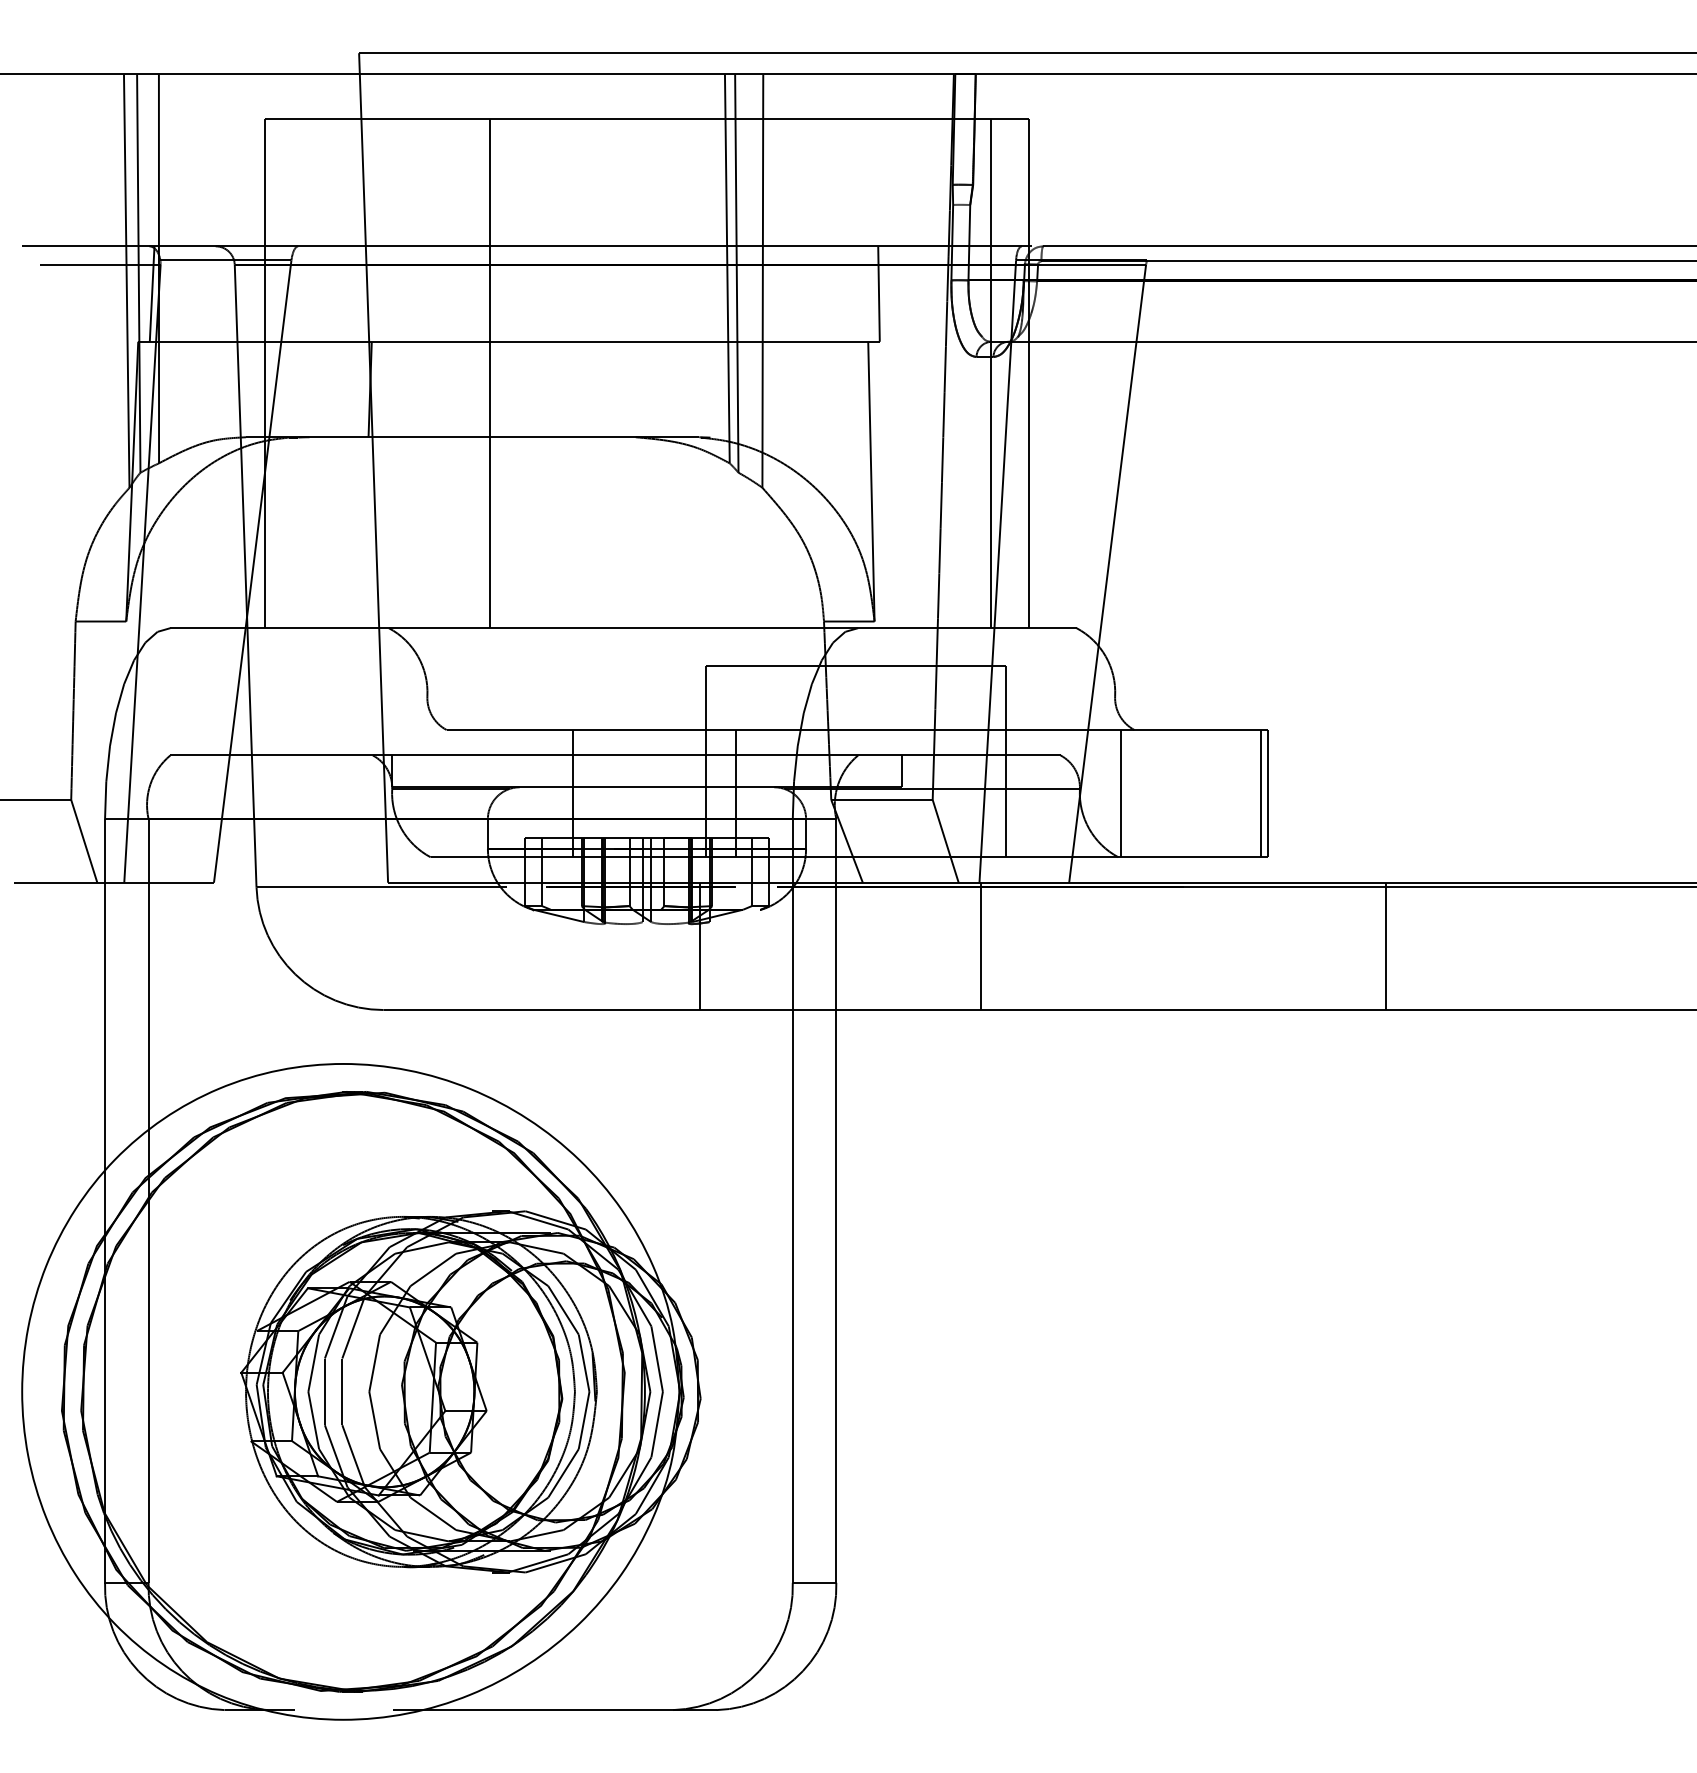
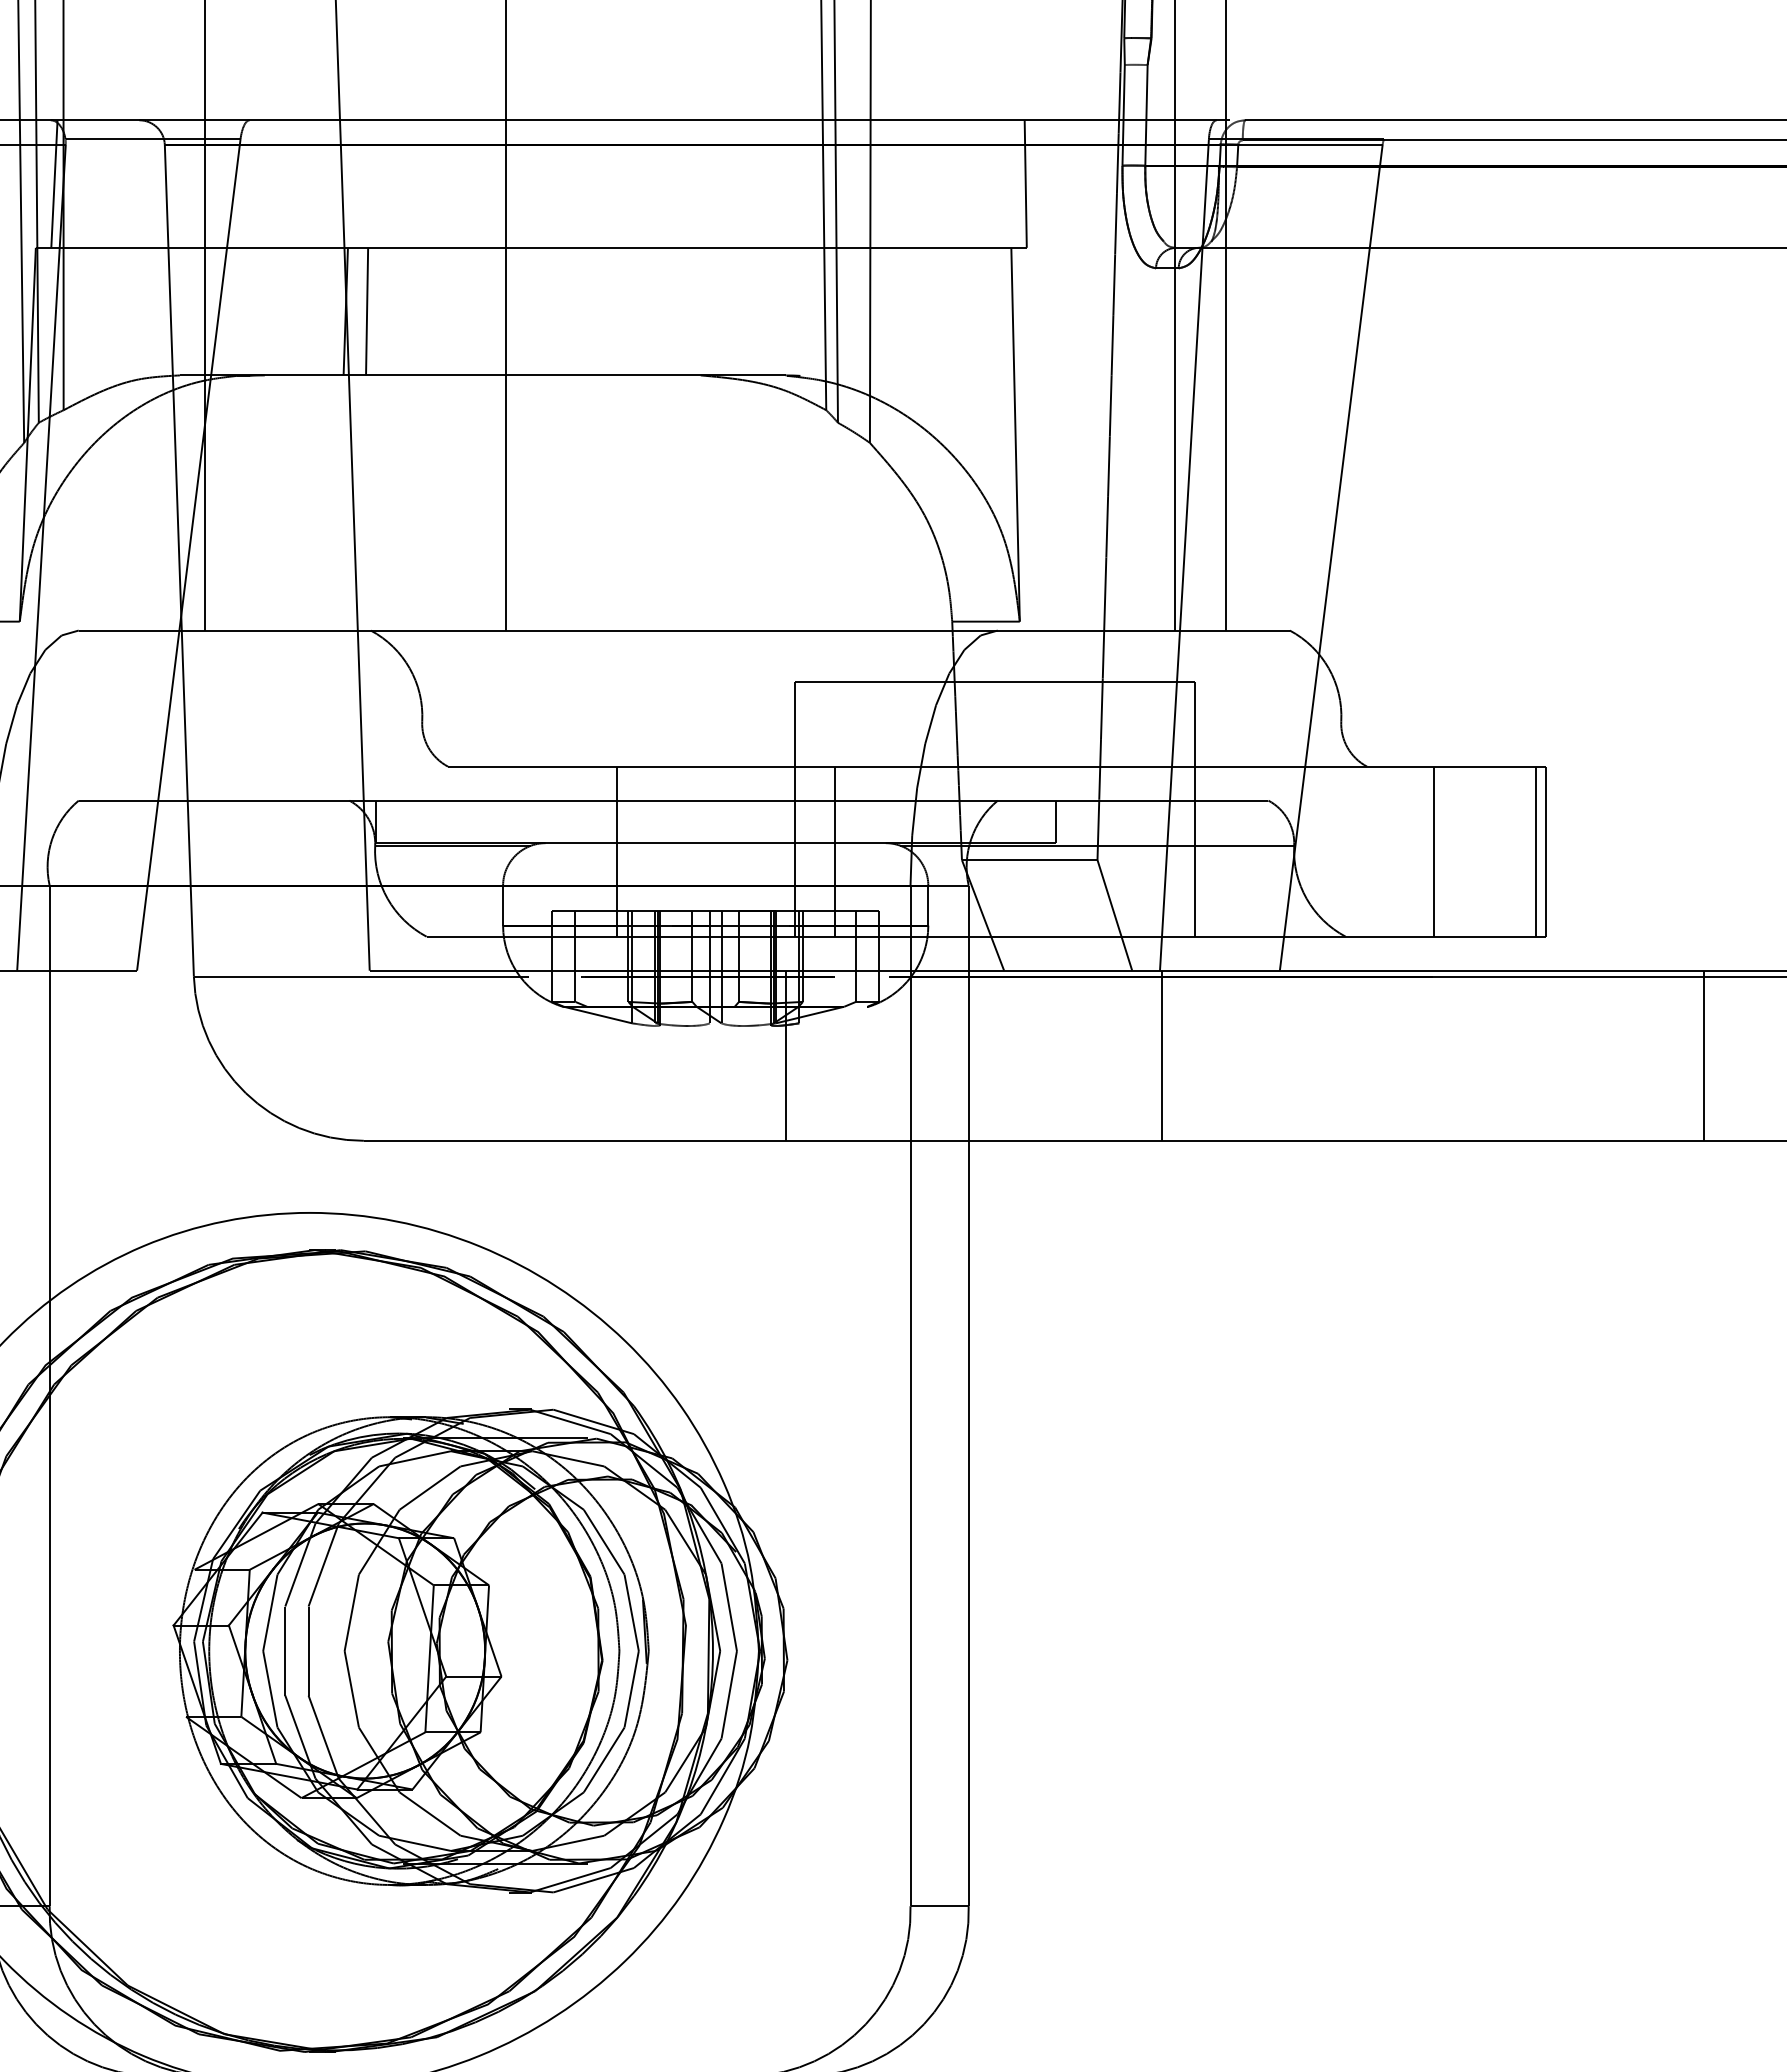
line: (385, 389) -> (366, 311), added
line: (1120, 793) -> (1433, 851), moved

